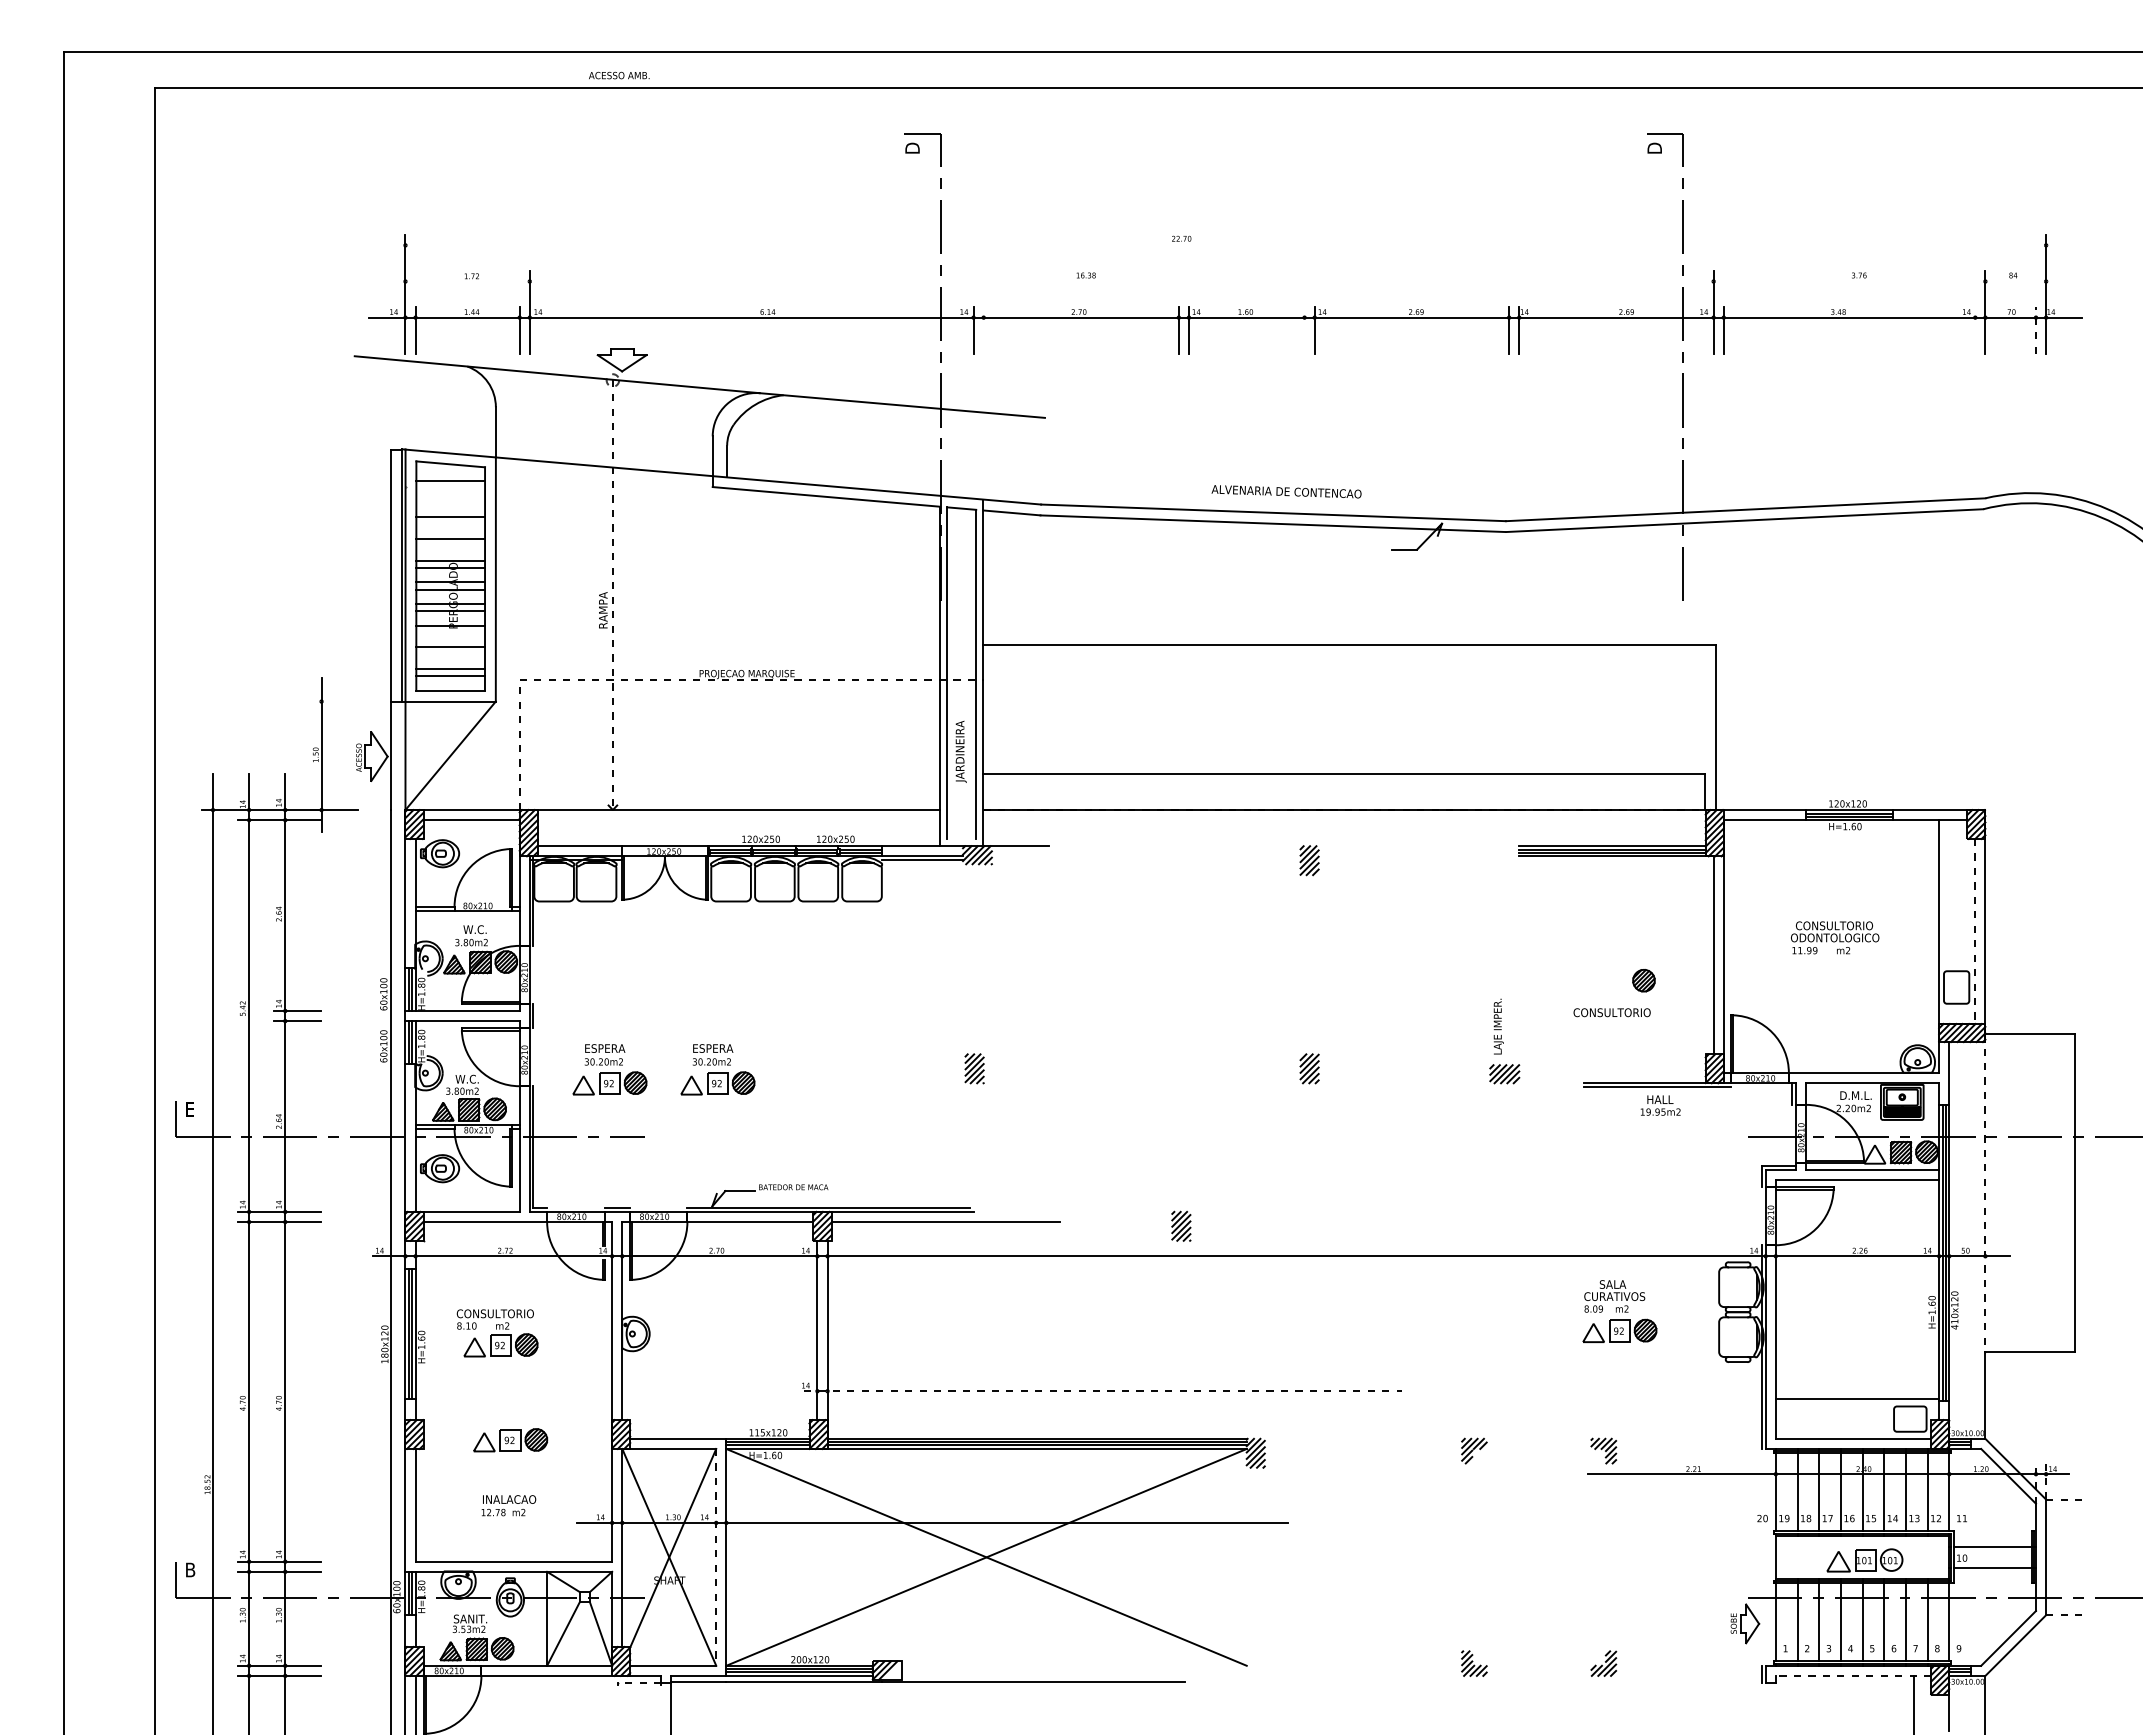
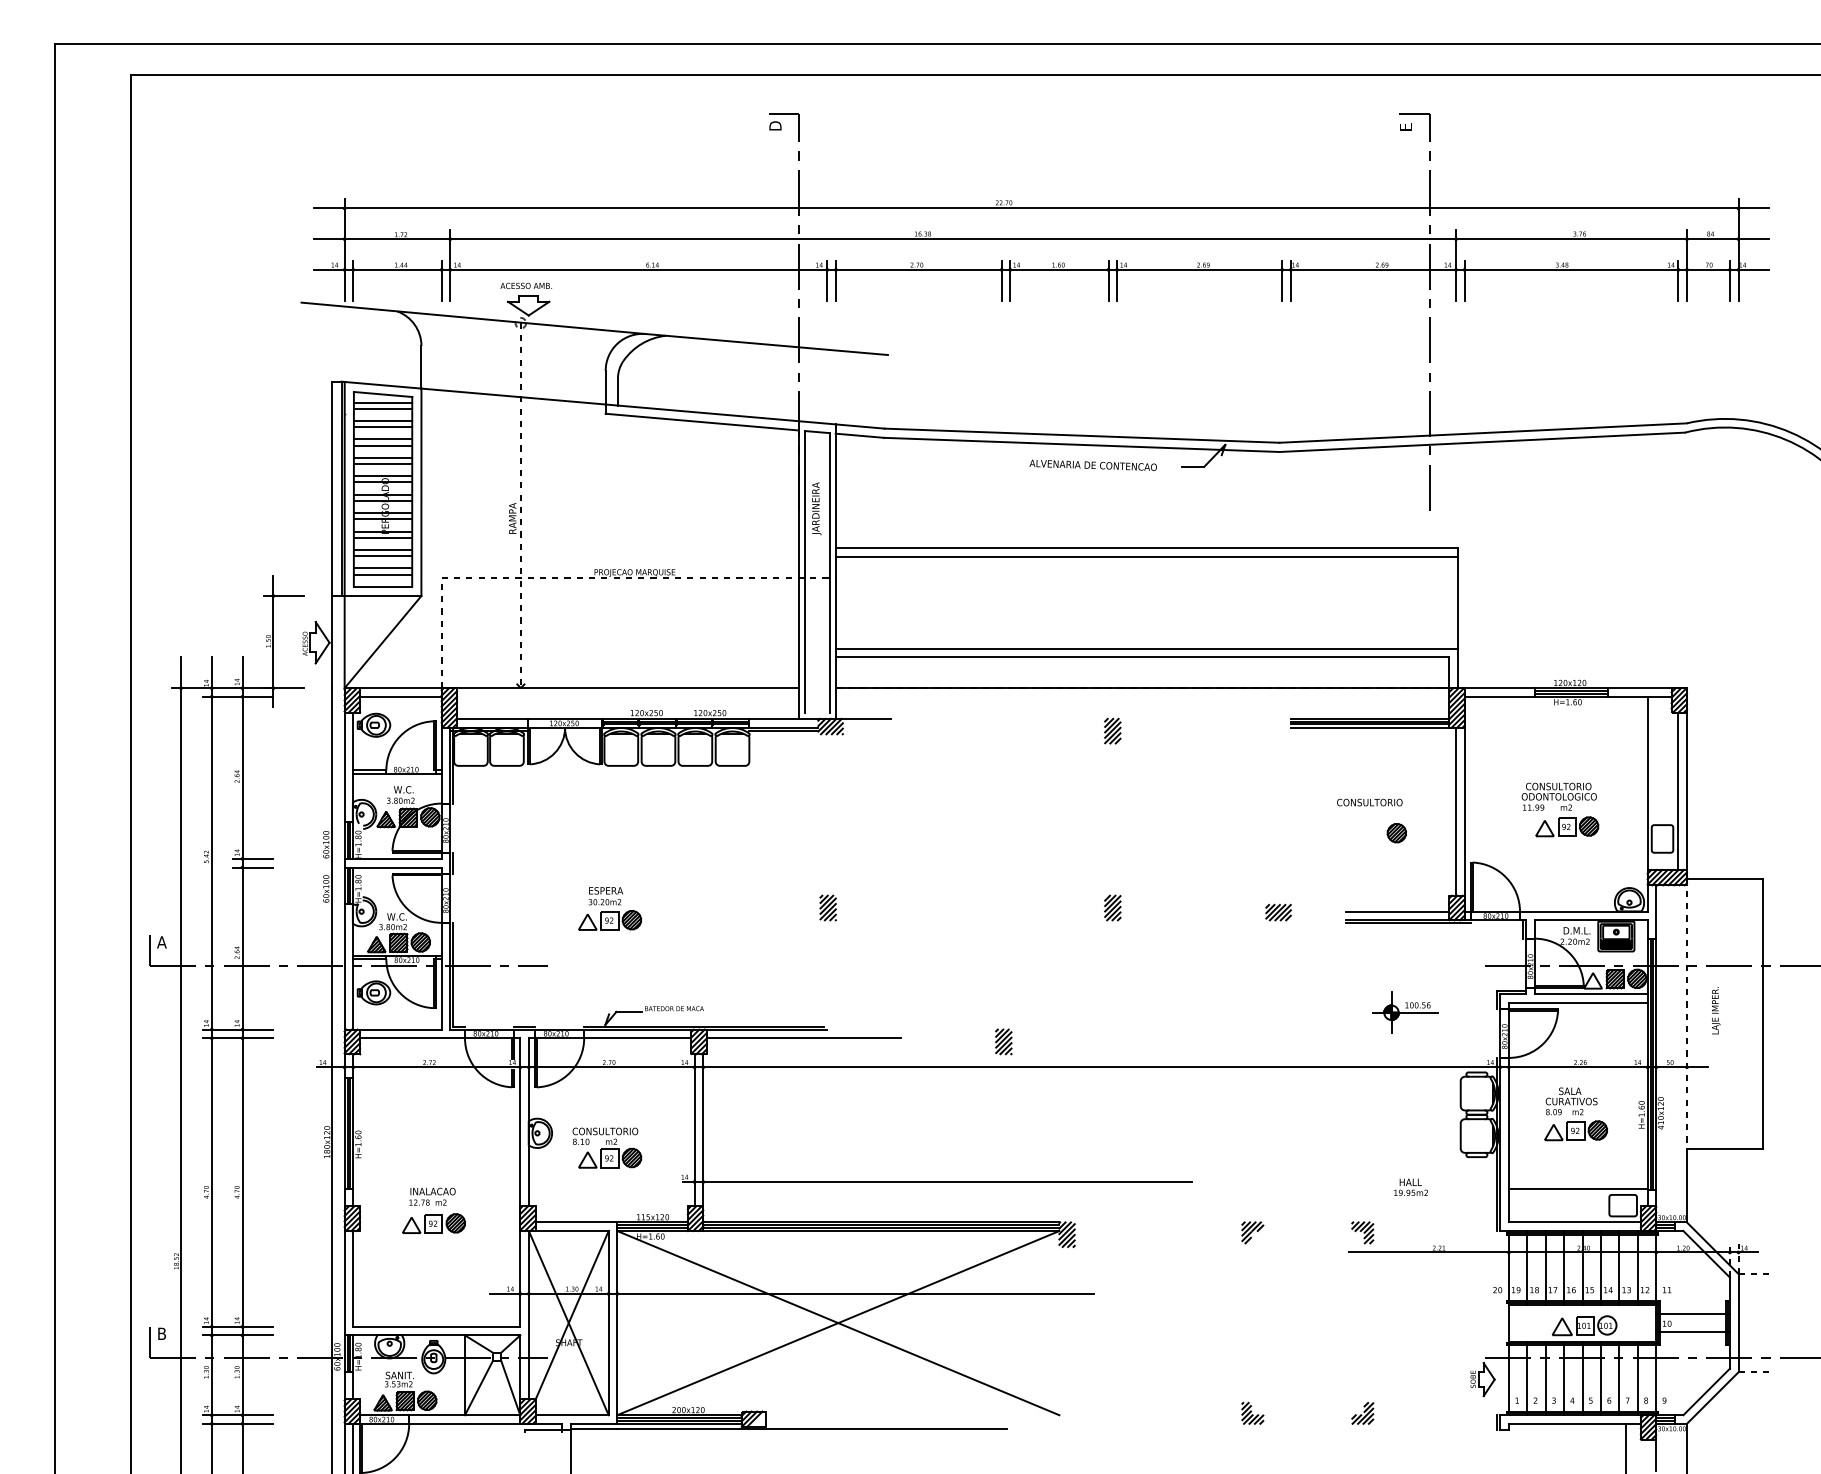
text: (619, 75) -> (526, 285), moved
text: (1654, 147) -> (1405, 125), D -> E
line: (1225, 245) -> (1041, 208), added
line: (1225, 281) -> (1041, 239), added
line: (983, 329) -> (835, 279), added
line: (1304, 329) -> (1108, 279), added
line: (1975, 329) -> (1678, 279), added
line: (2036, 329) -> (1730, 279), dashed -> solid
line: (450, 473) -> (382, 402), added
text: (1286, 491) -> (1093, 465), moved
line: (450, 495) -> (382, 420), added
line: (450, 502) -> (382, 426), added
line: (450, 524) -> (382, 445), added
line: (450, 546) -> (382, 464), added
line: (450, 632) -> (382, 537), added
line: (450, 654) -> (382, 556), added
line: (1349, 655) -> (1146, 556), added
line: (333, 701) -> (283, 595), added
text: (960, 751) -> (816, 508), moved
line: (1349, 763) -> (1146, 648), added
line: (1975, 931) -> (1678, 791), dashed -> solid
part: (1844, 973) -> (1567, 827), added
text: (1611, 1012) -> (1369, 802), moved
text: (1498, 1026) -> (1715, 1010), moved
part: (609, 1069) -> (517, 908), removed
line: (1644, 1073) -> (1397, 912), added
text: (1660, 1105) -> (1410, 1187), moved
text: (190, 1109) -> (162, 942), E -> A
part: (1654, 1191) -> (1405, 1012), added
part: (1619, 1311) -> (1575, 1114), moved
part: (497, 1333) -> (607, 1148), moved
line: (1103, 1391) -> (937, 1182), dashed -> solid
text: (508, 1505) -> (432, 1196), moved
line: (716, 1557) -> (608, 1323), dashed -> solid
line: (1853, 1675) -> (1574, 1423), dashed -> solid
line: (639, 1683) -> (543, 1430), dashed -> solid

